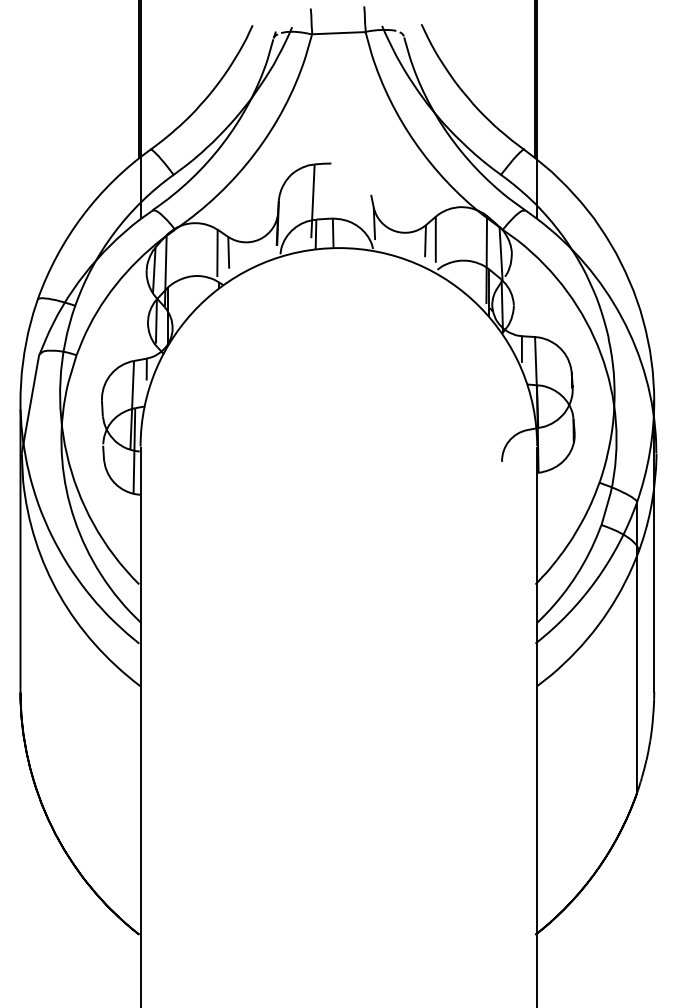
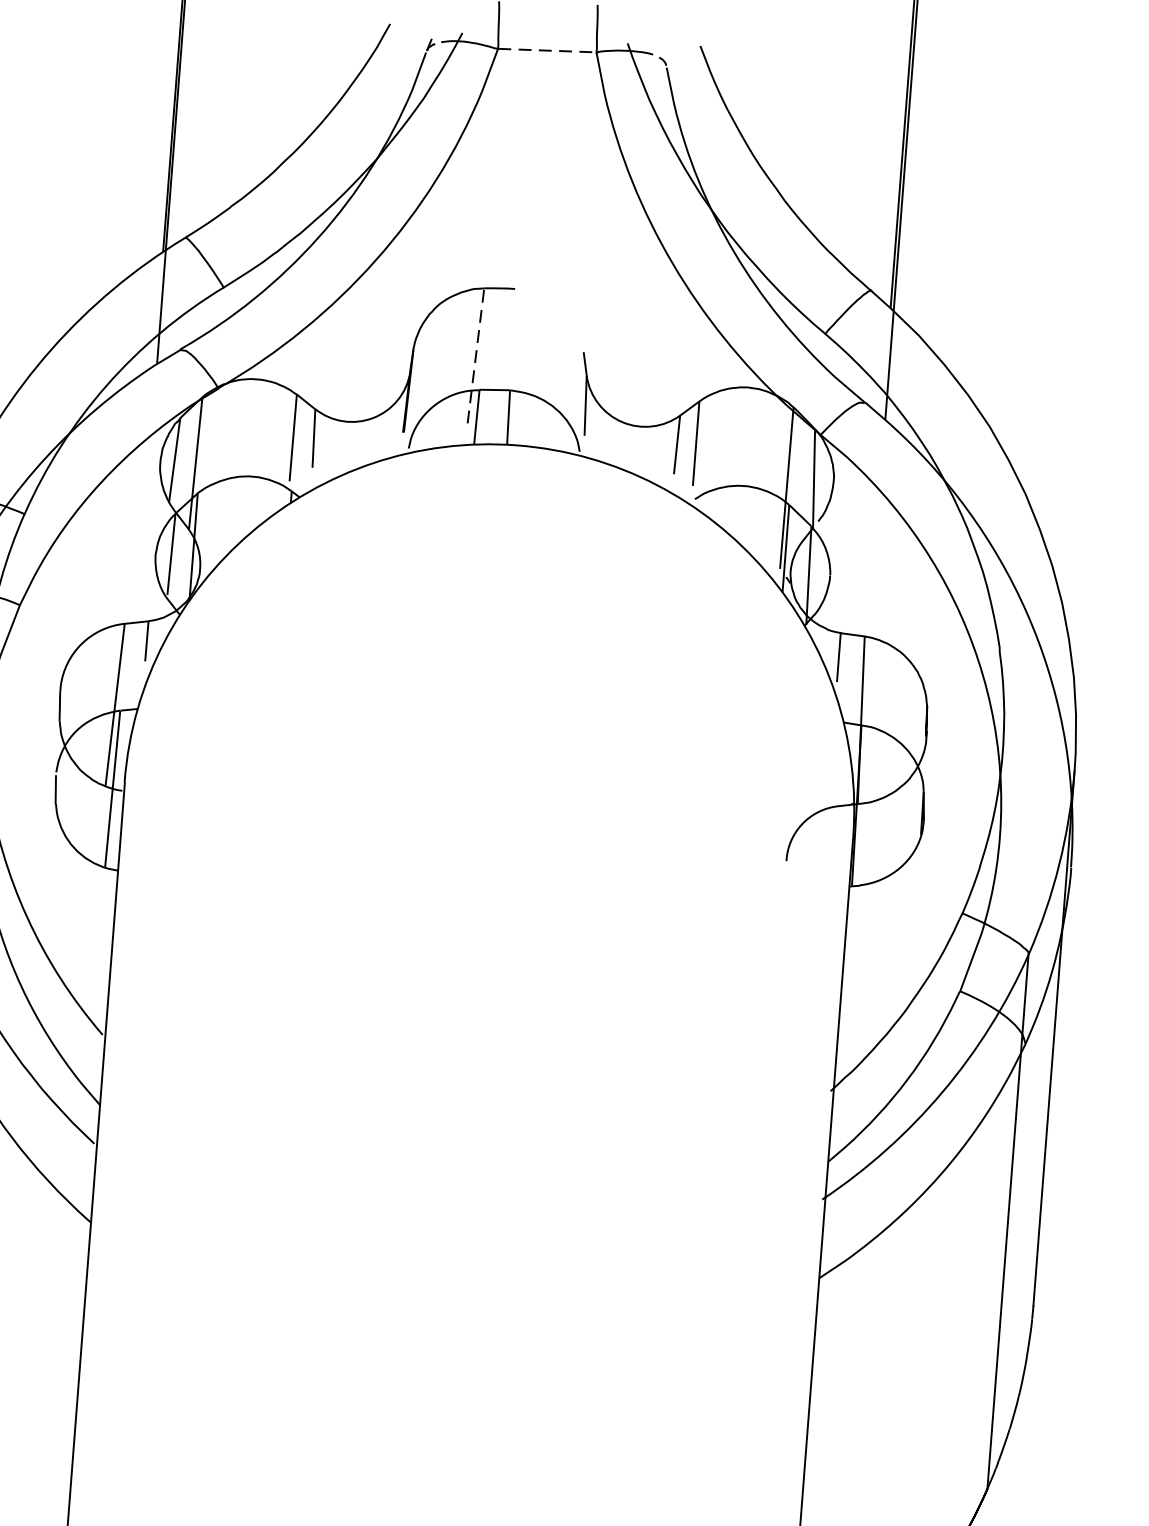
line: (338, 33) -> (546, 51), solid -> dashed
line: (312, 201) -> (475, 356), solid -> dashed

